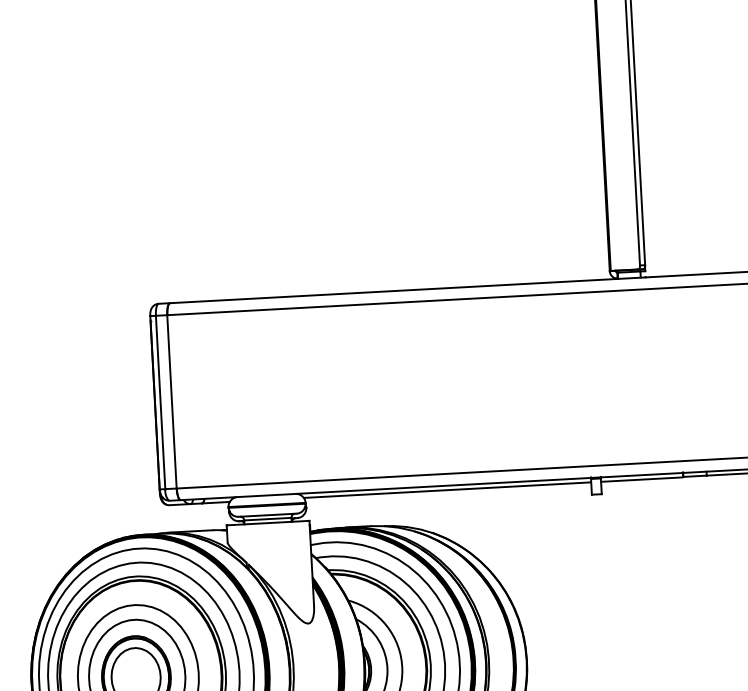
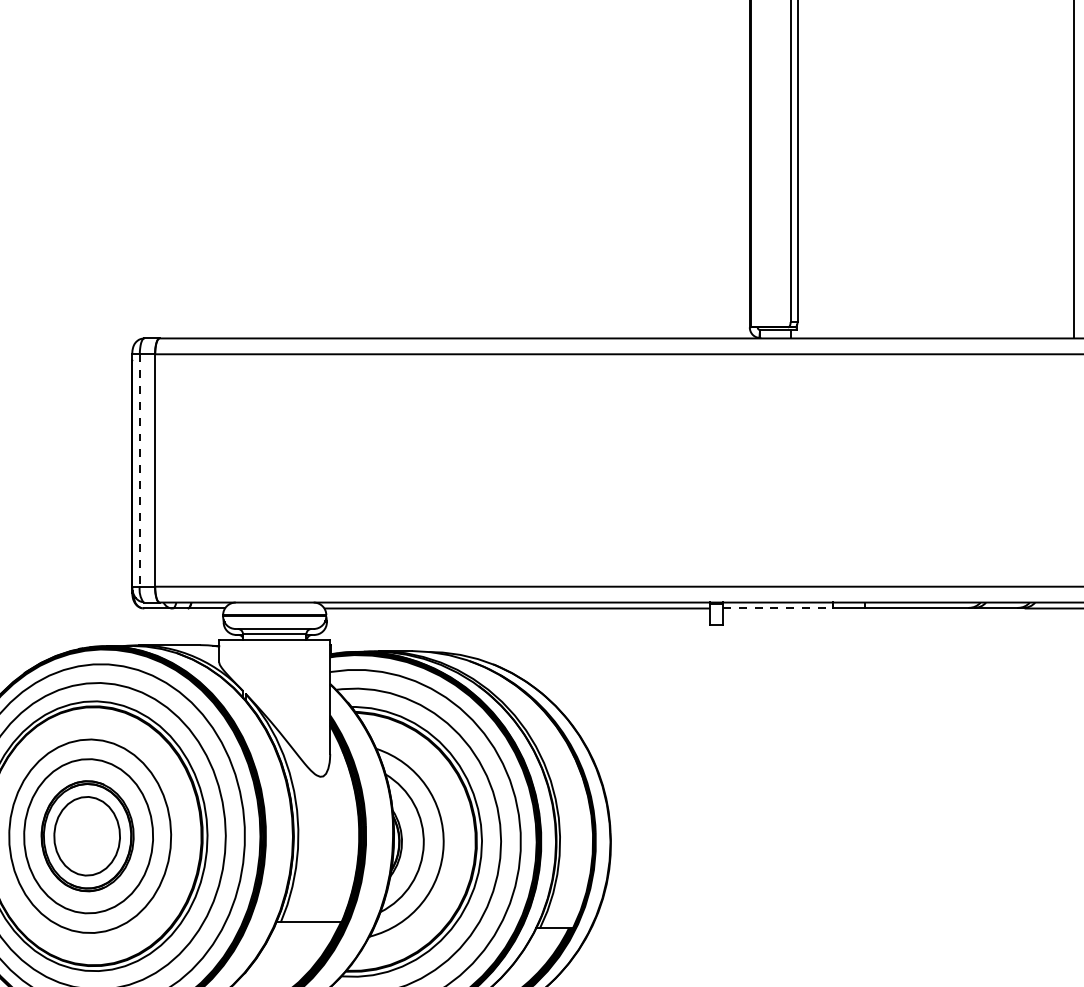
line: (160, 402) -> (139, 470), solid -> dashed
line: (641, 479) -> (777, 608), solid -> dashed

